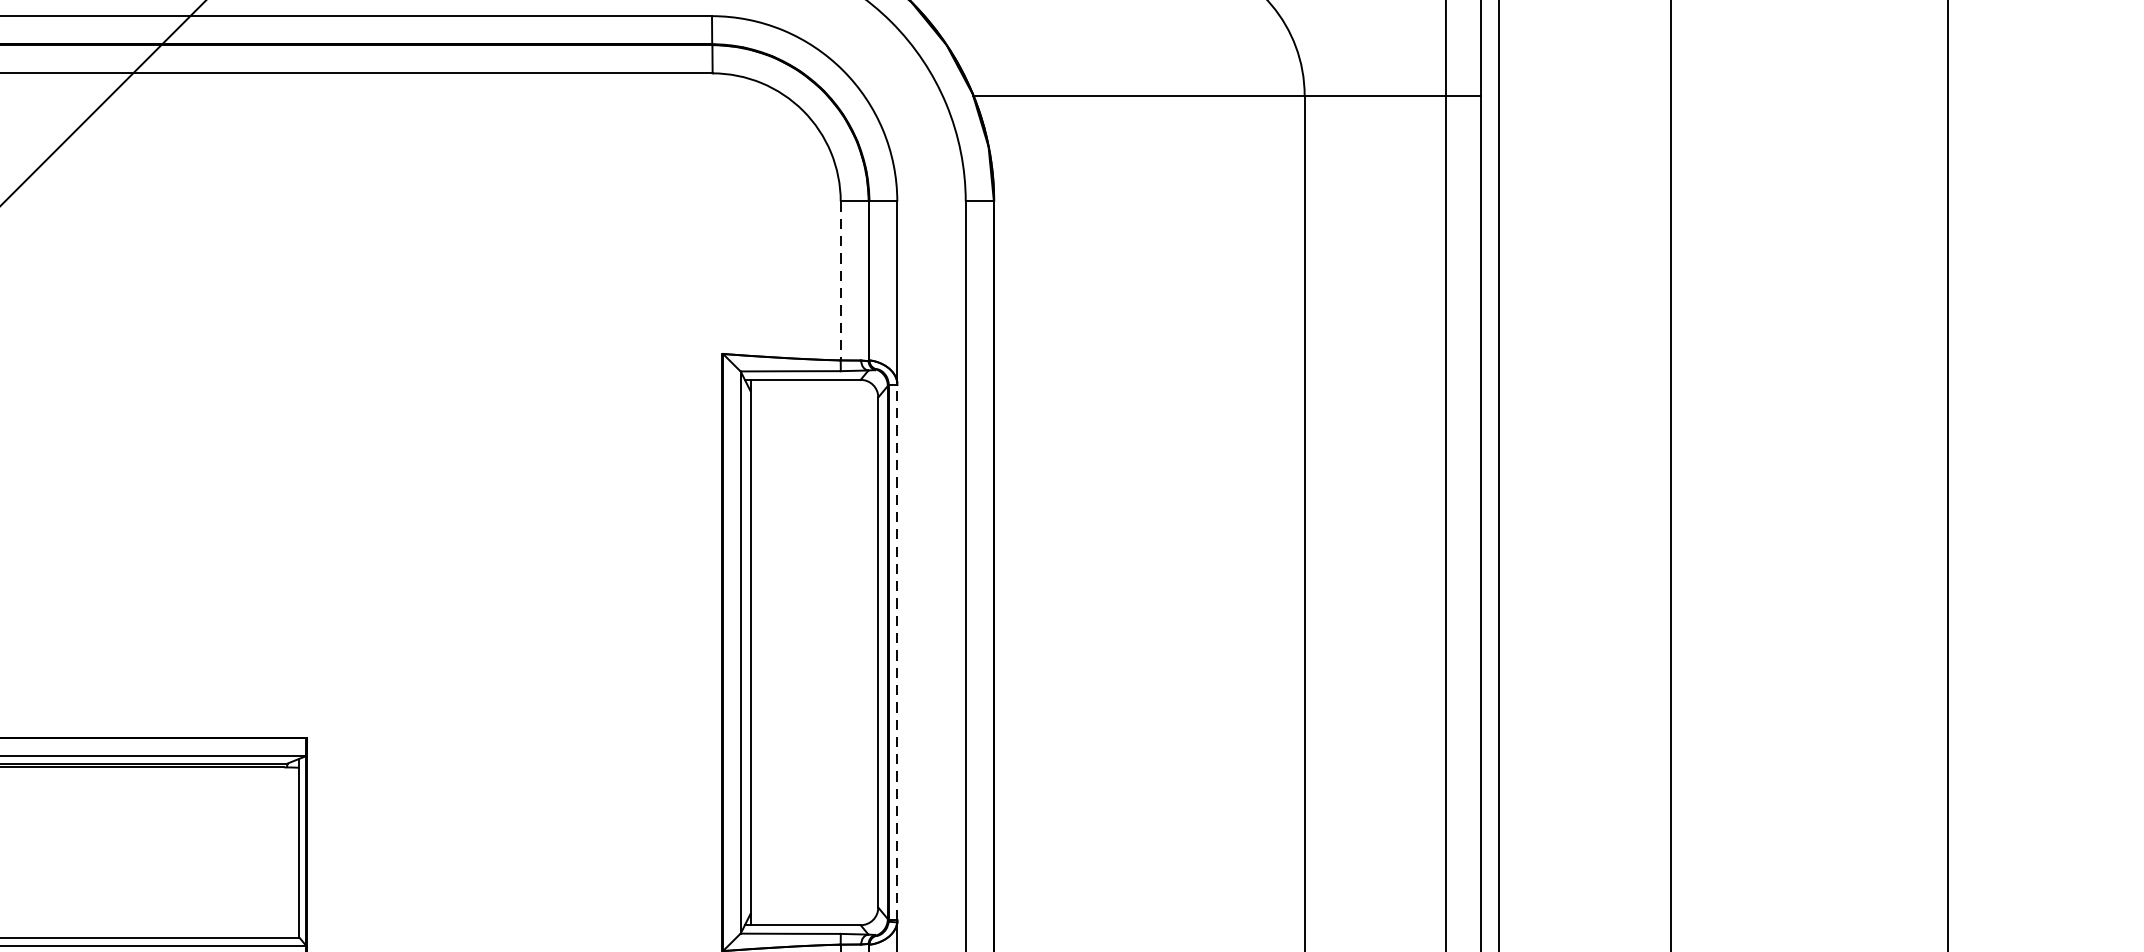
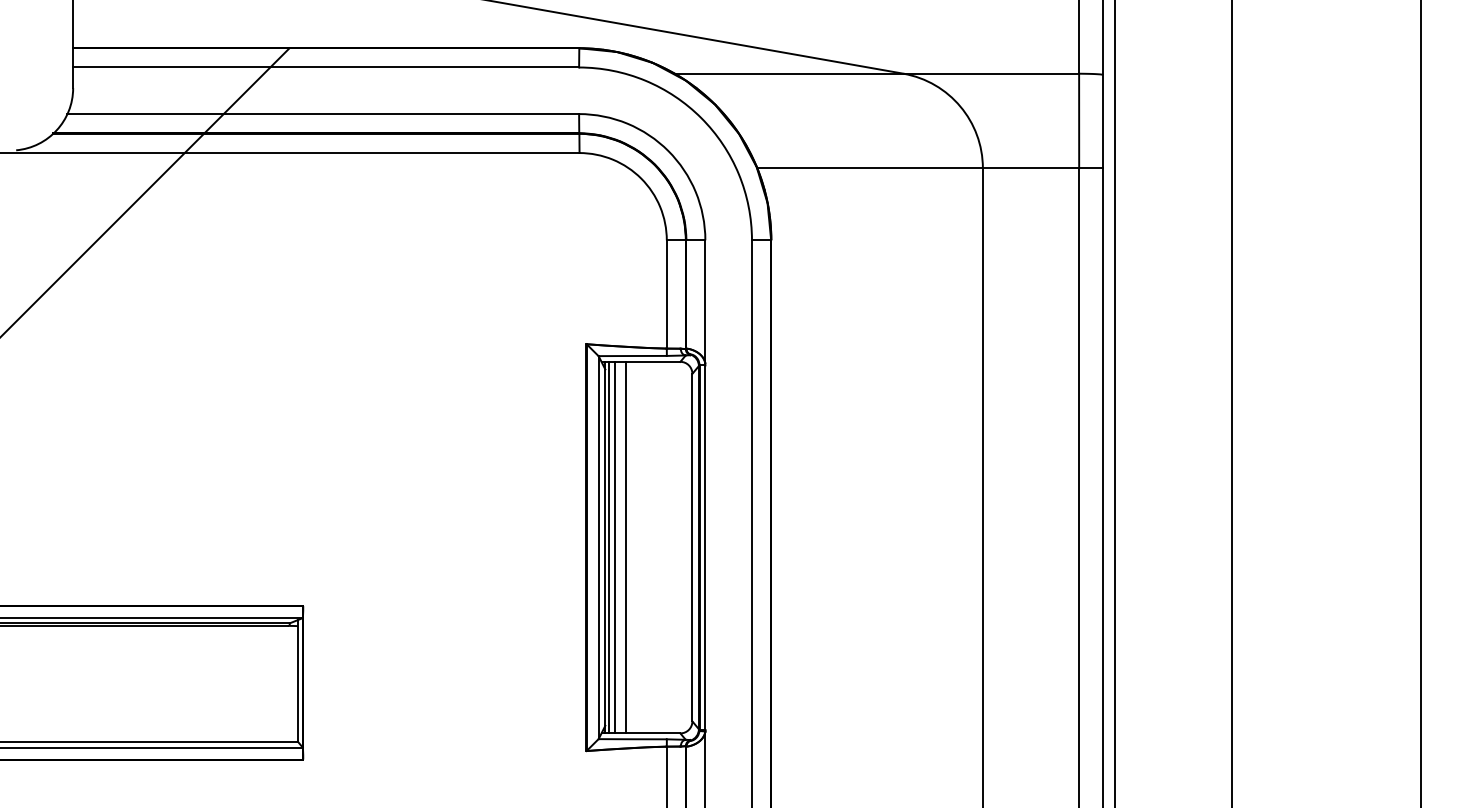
line: (840, 280) -> (666, 294), dashed -> solid
line: (755, 652) -> (608, 547), added
line: (763, 652) -> (614, 547), added
line: (781, 652) -> (626, 547), added
line: (897, 652) -> (705, 547), dashed -> solid

